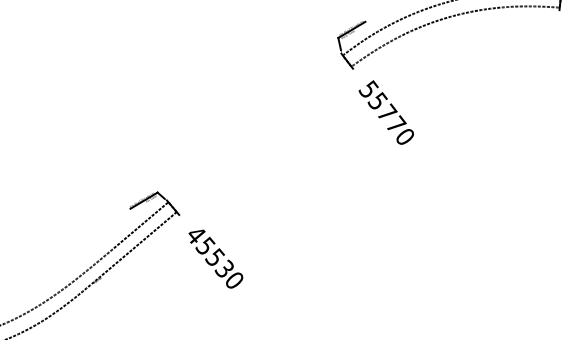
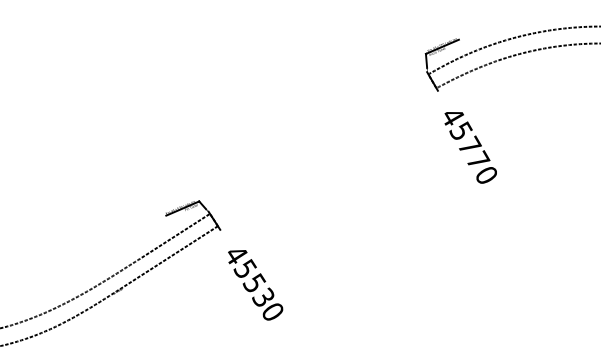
text: (368, 89) -> (452, 116), 55770 -> 45770

